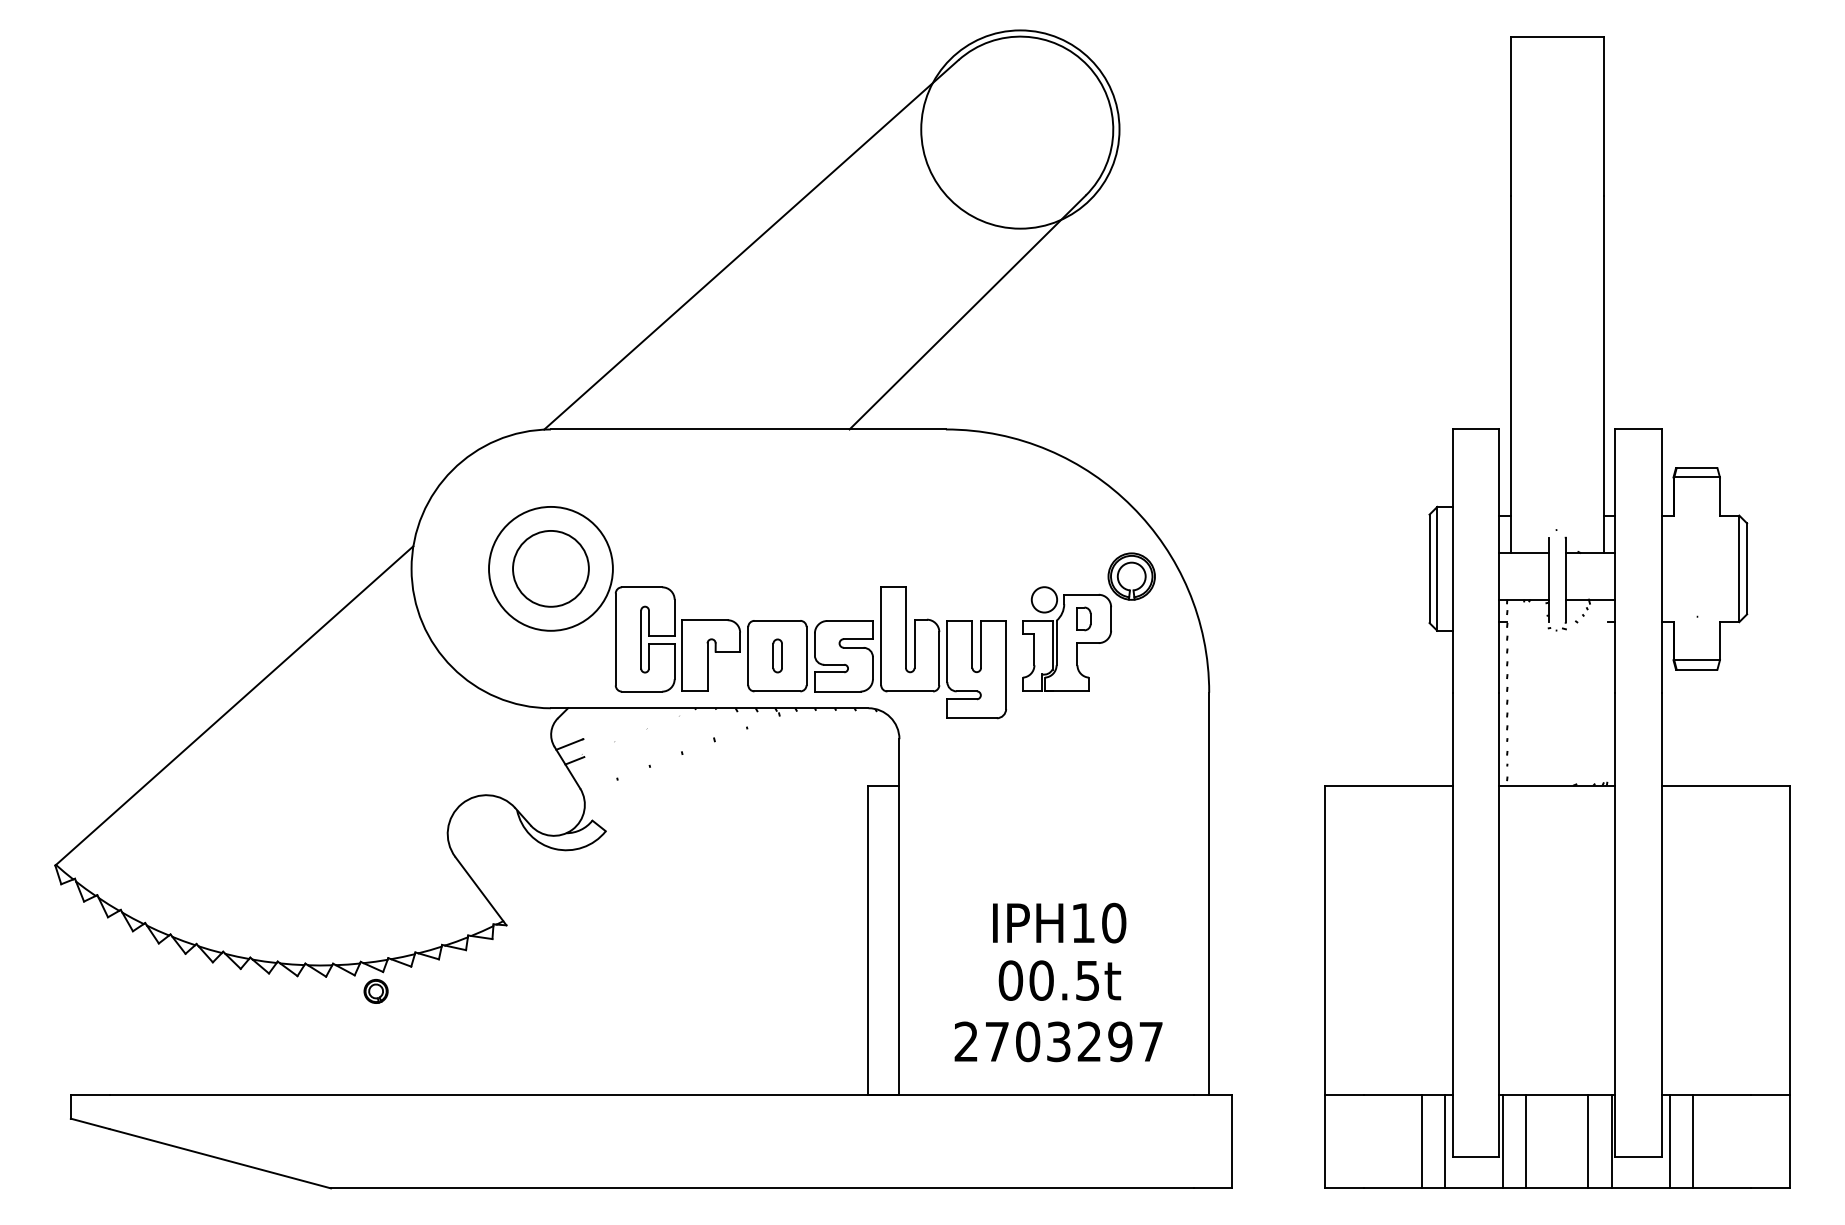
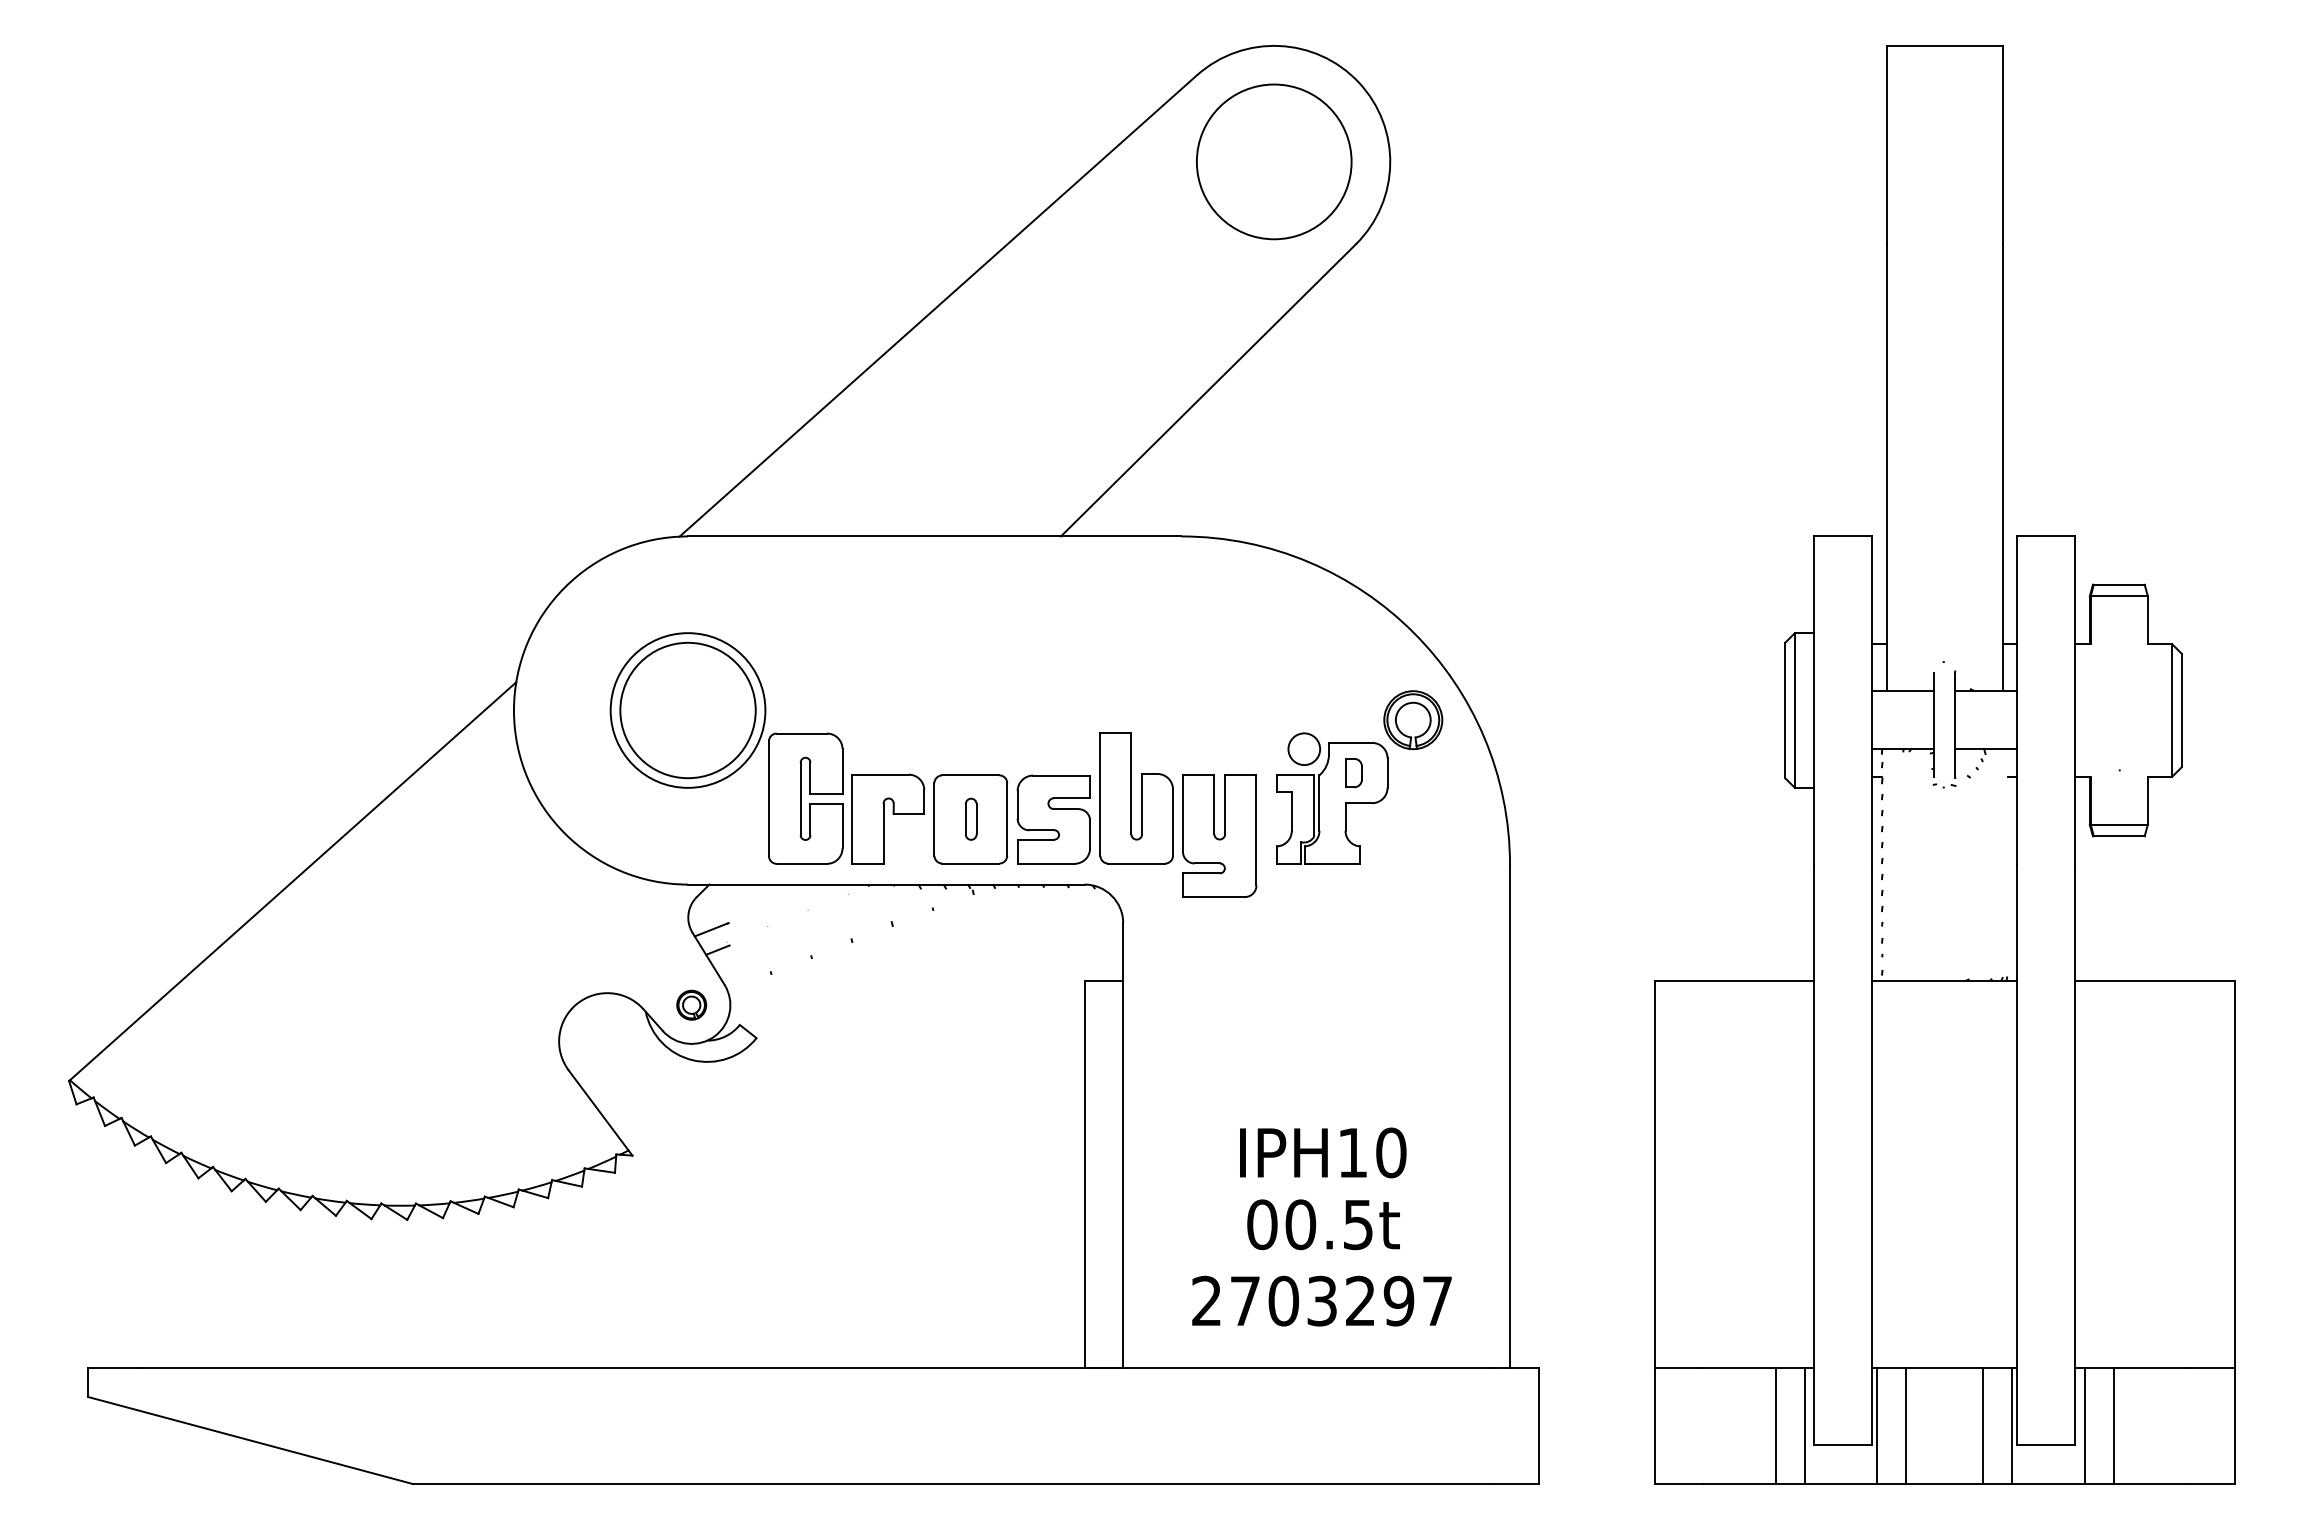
circle: (1019, 129) -> (1273, 161), size x0.62
circle: (550, 568) -> (687, 710), size x1.43
part: (375, 990) -> (691, 1004), moved

